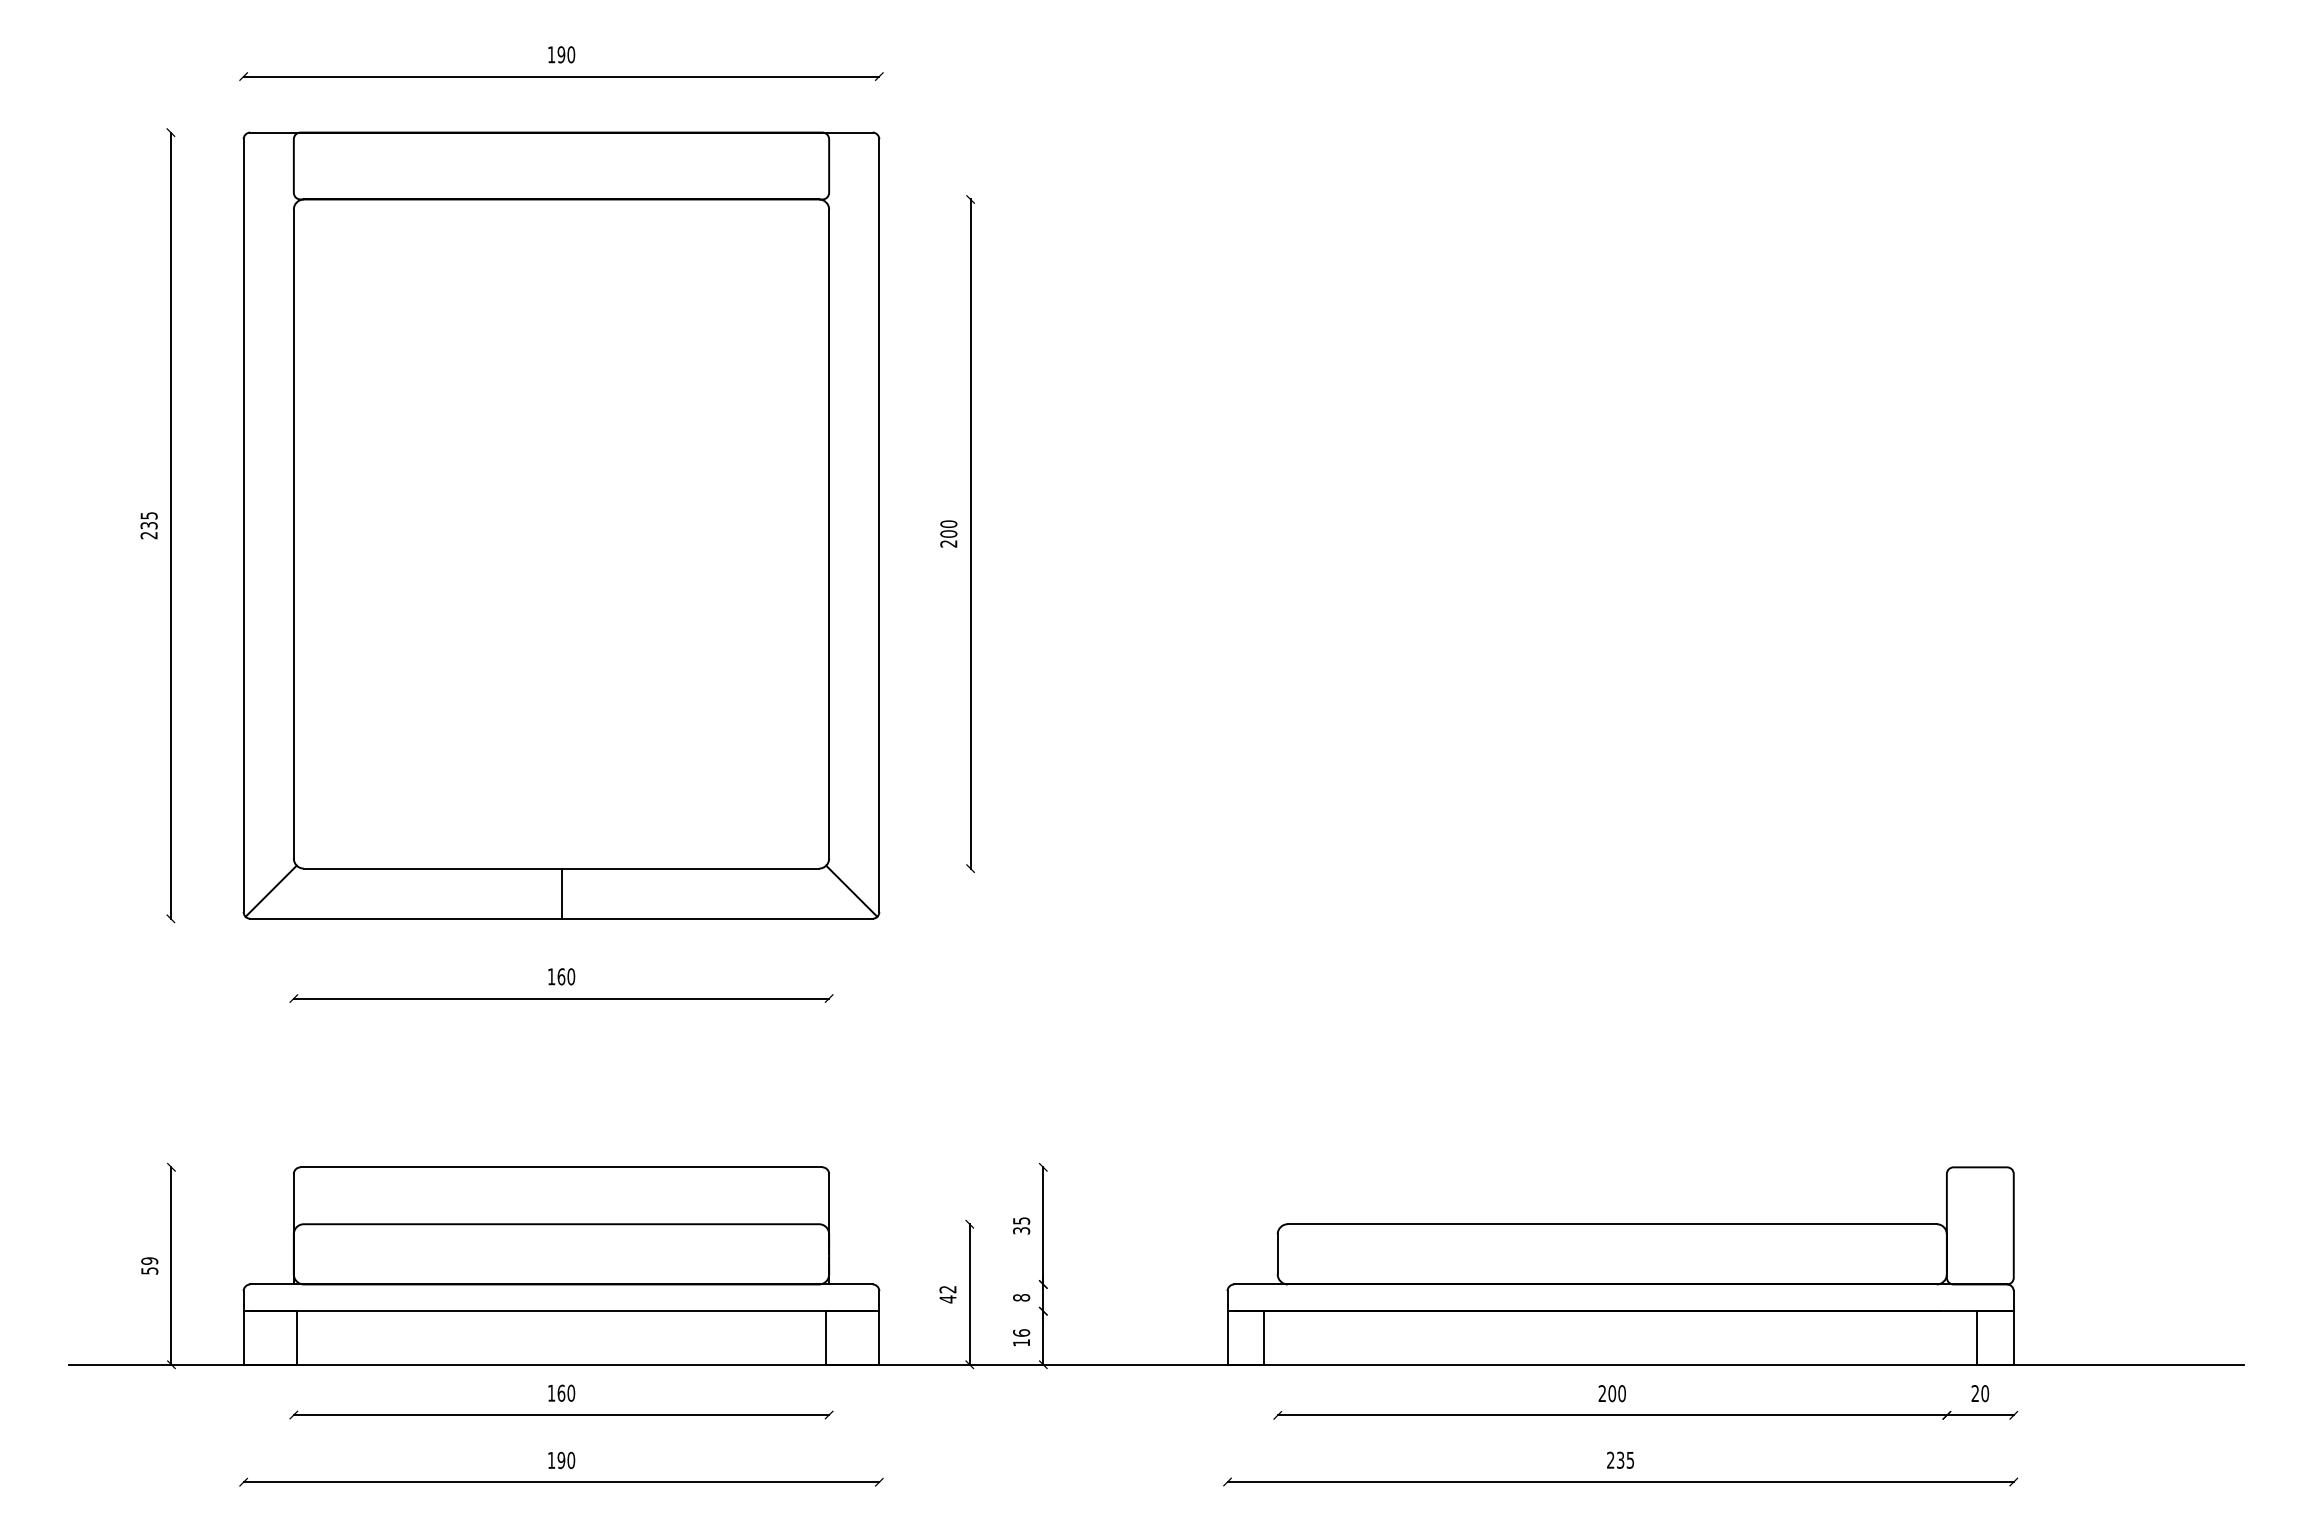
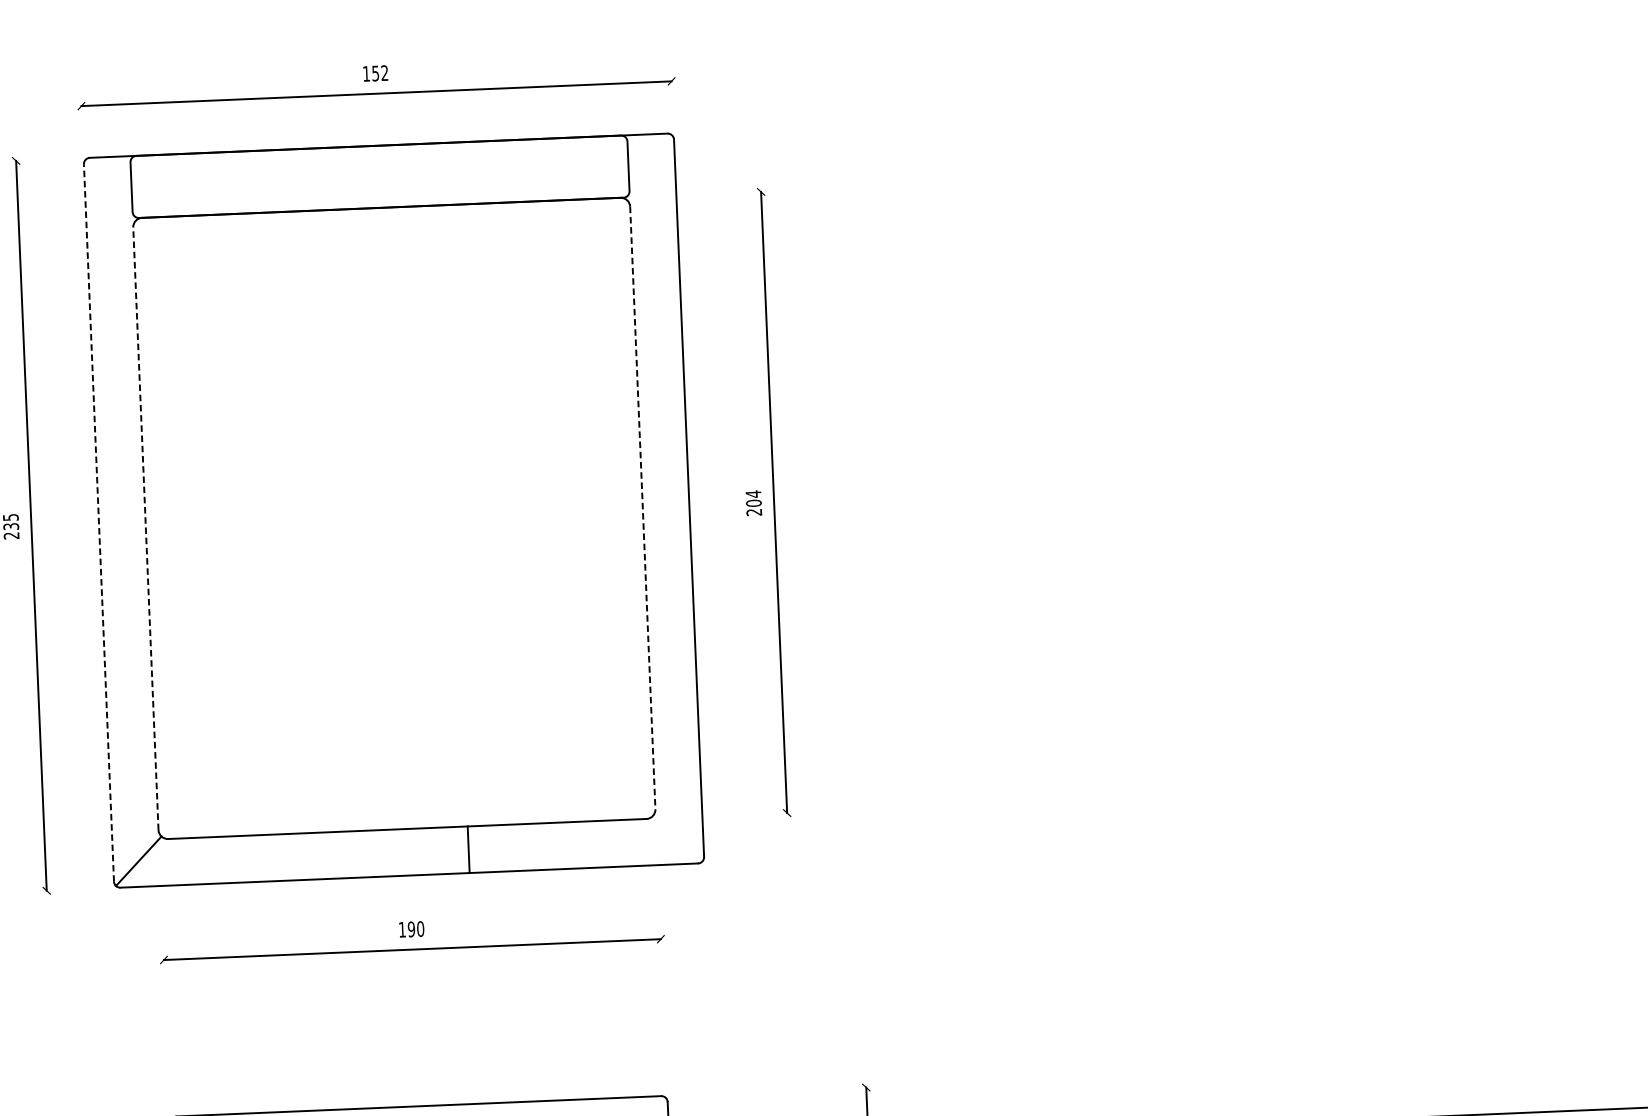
text: (566, 54) -> (380, 73), 190 -> 152
text: (948, 524) -> (753, 494), 200 -> 204
line: (243, 525) -> (98, 522), solid -> dashed
line: (293, 534) -> (145, 529), solid -> dashed
line: (829, 534) -> (643, 508), solid -> dashed
line: (851, 890) -> (677, 838), removed
line: (561, 893) -> (468, 849), moved
text: (561, 976) -> (411, 929), 160 -> 190

